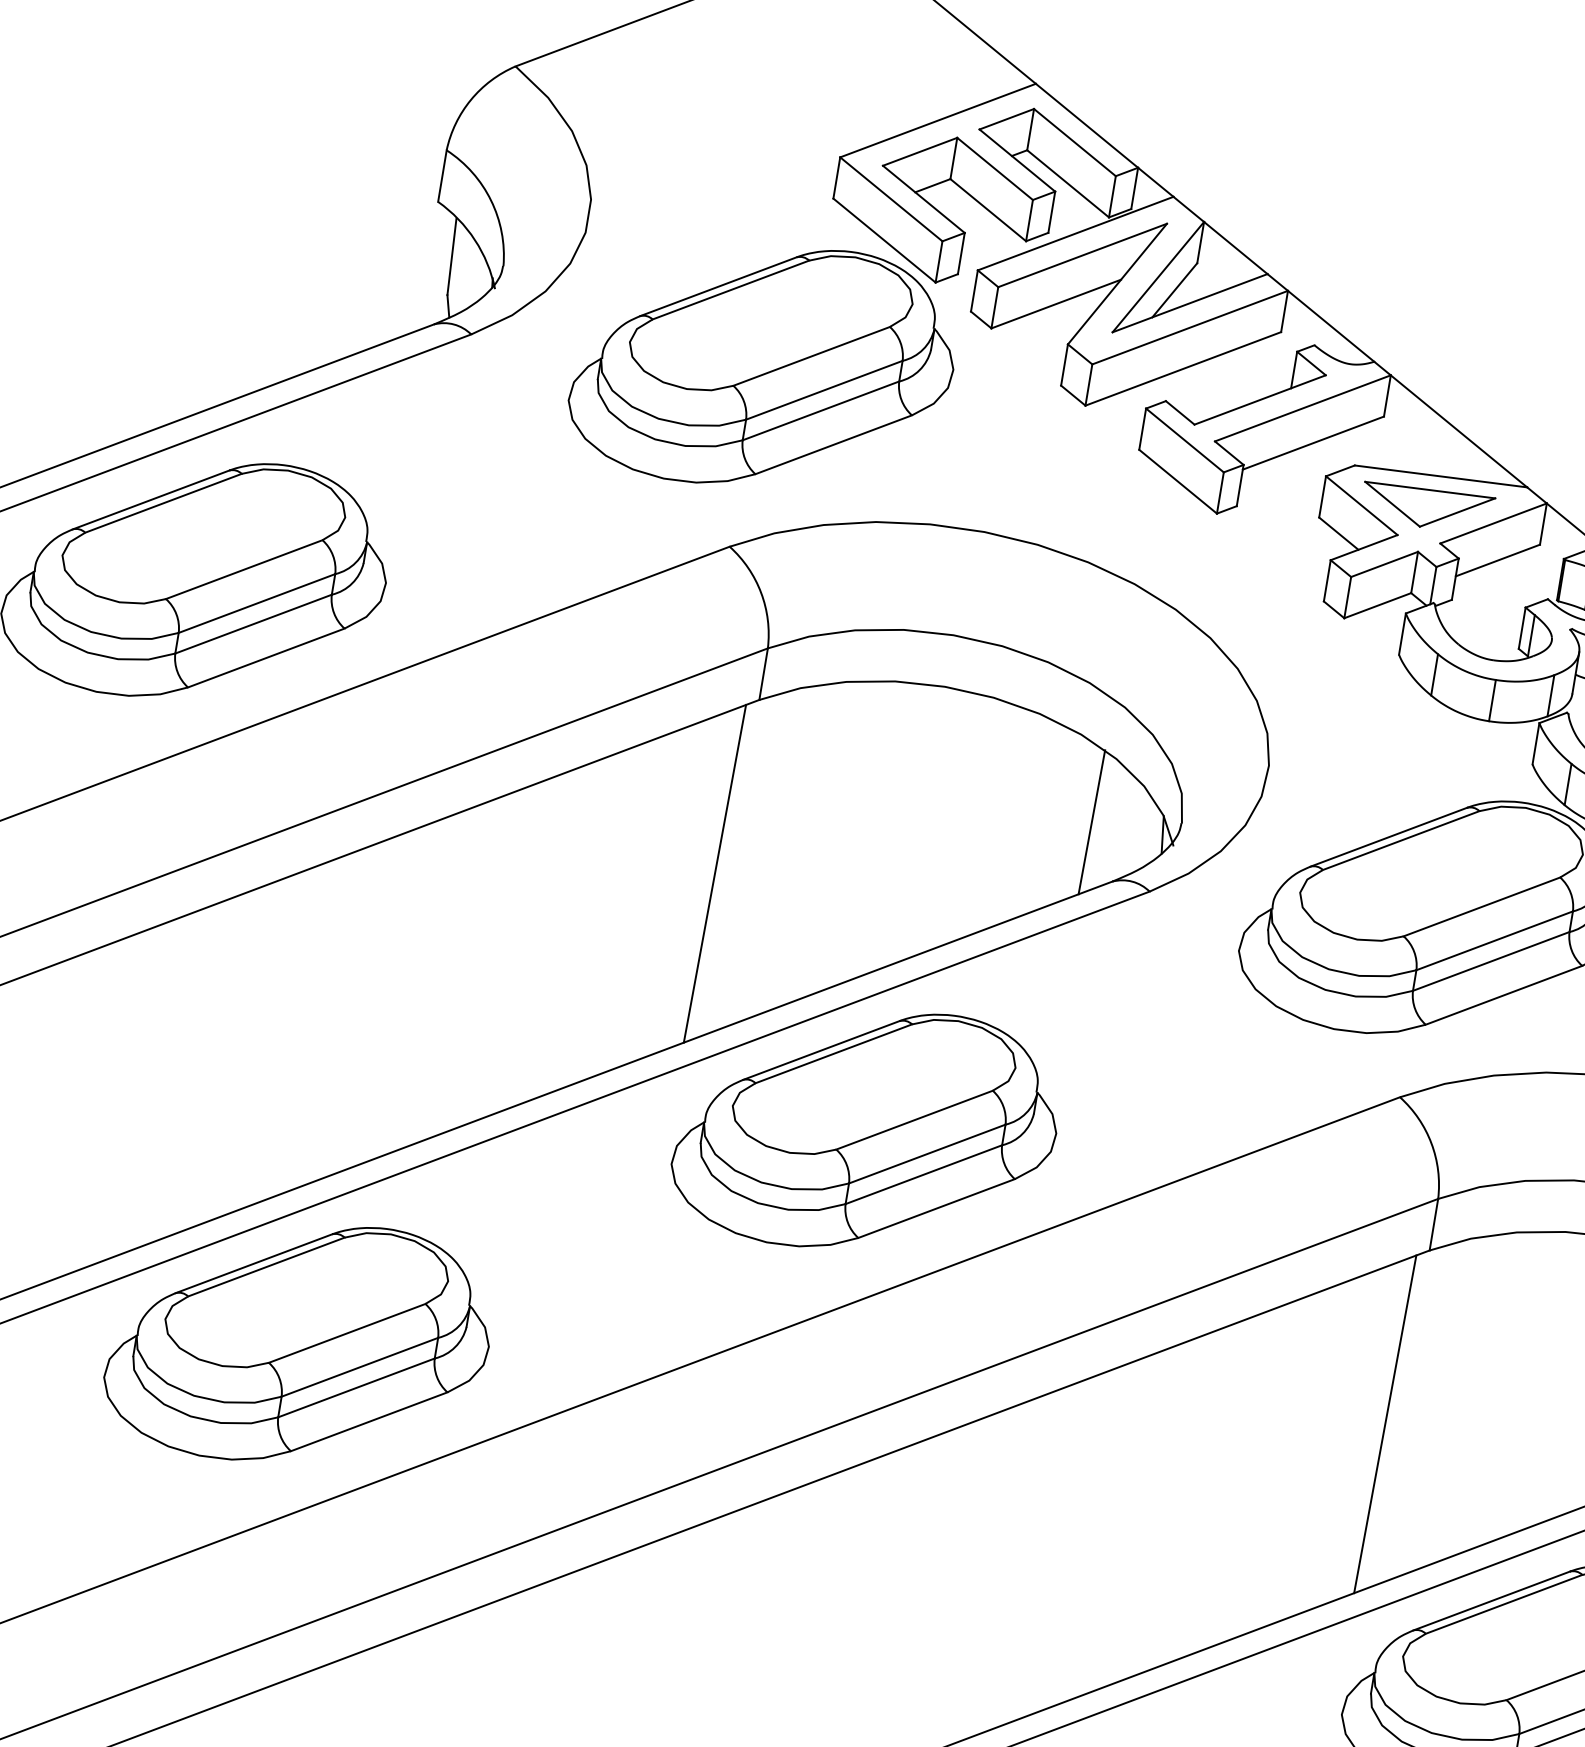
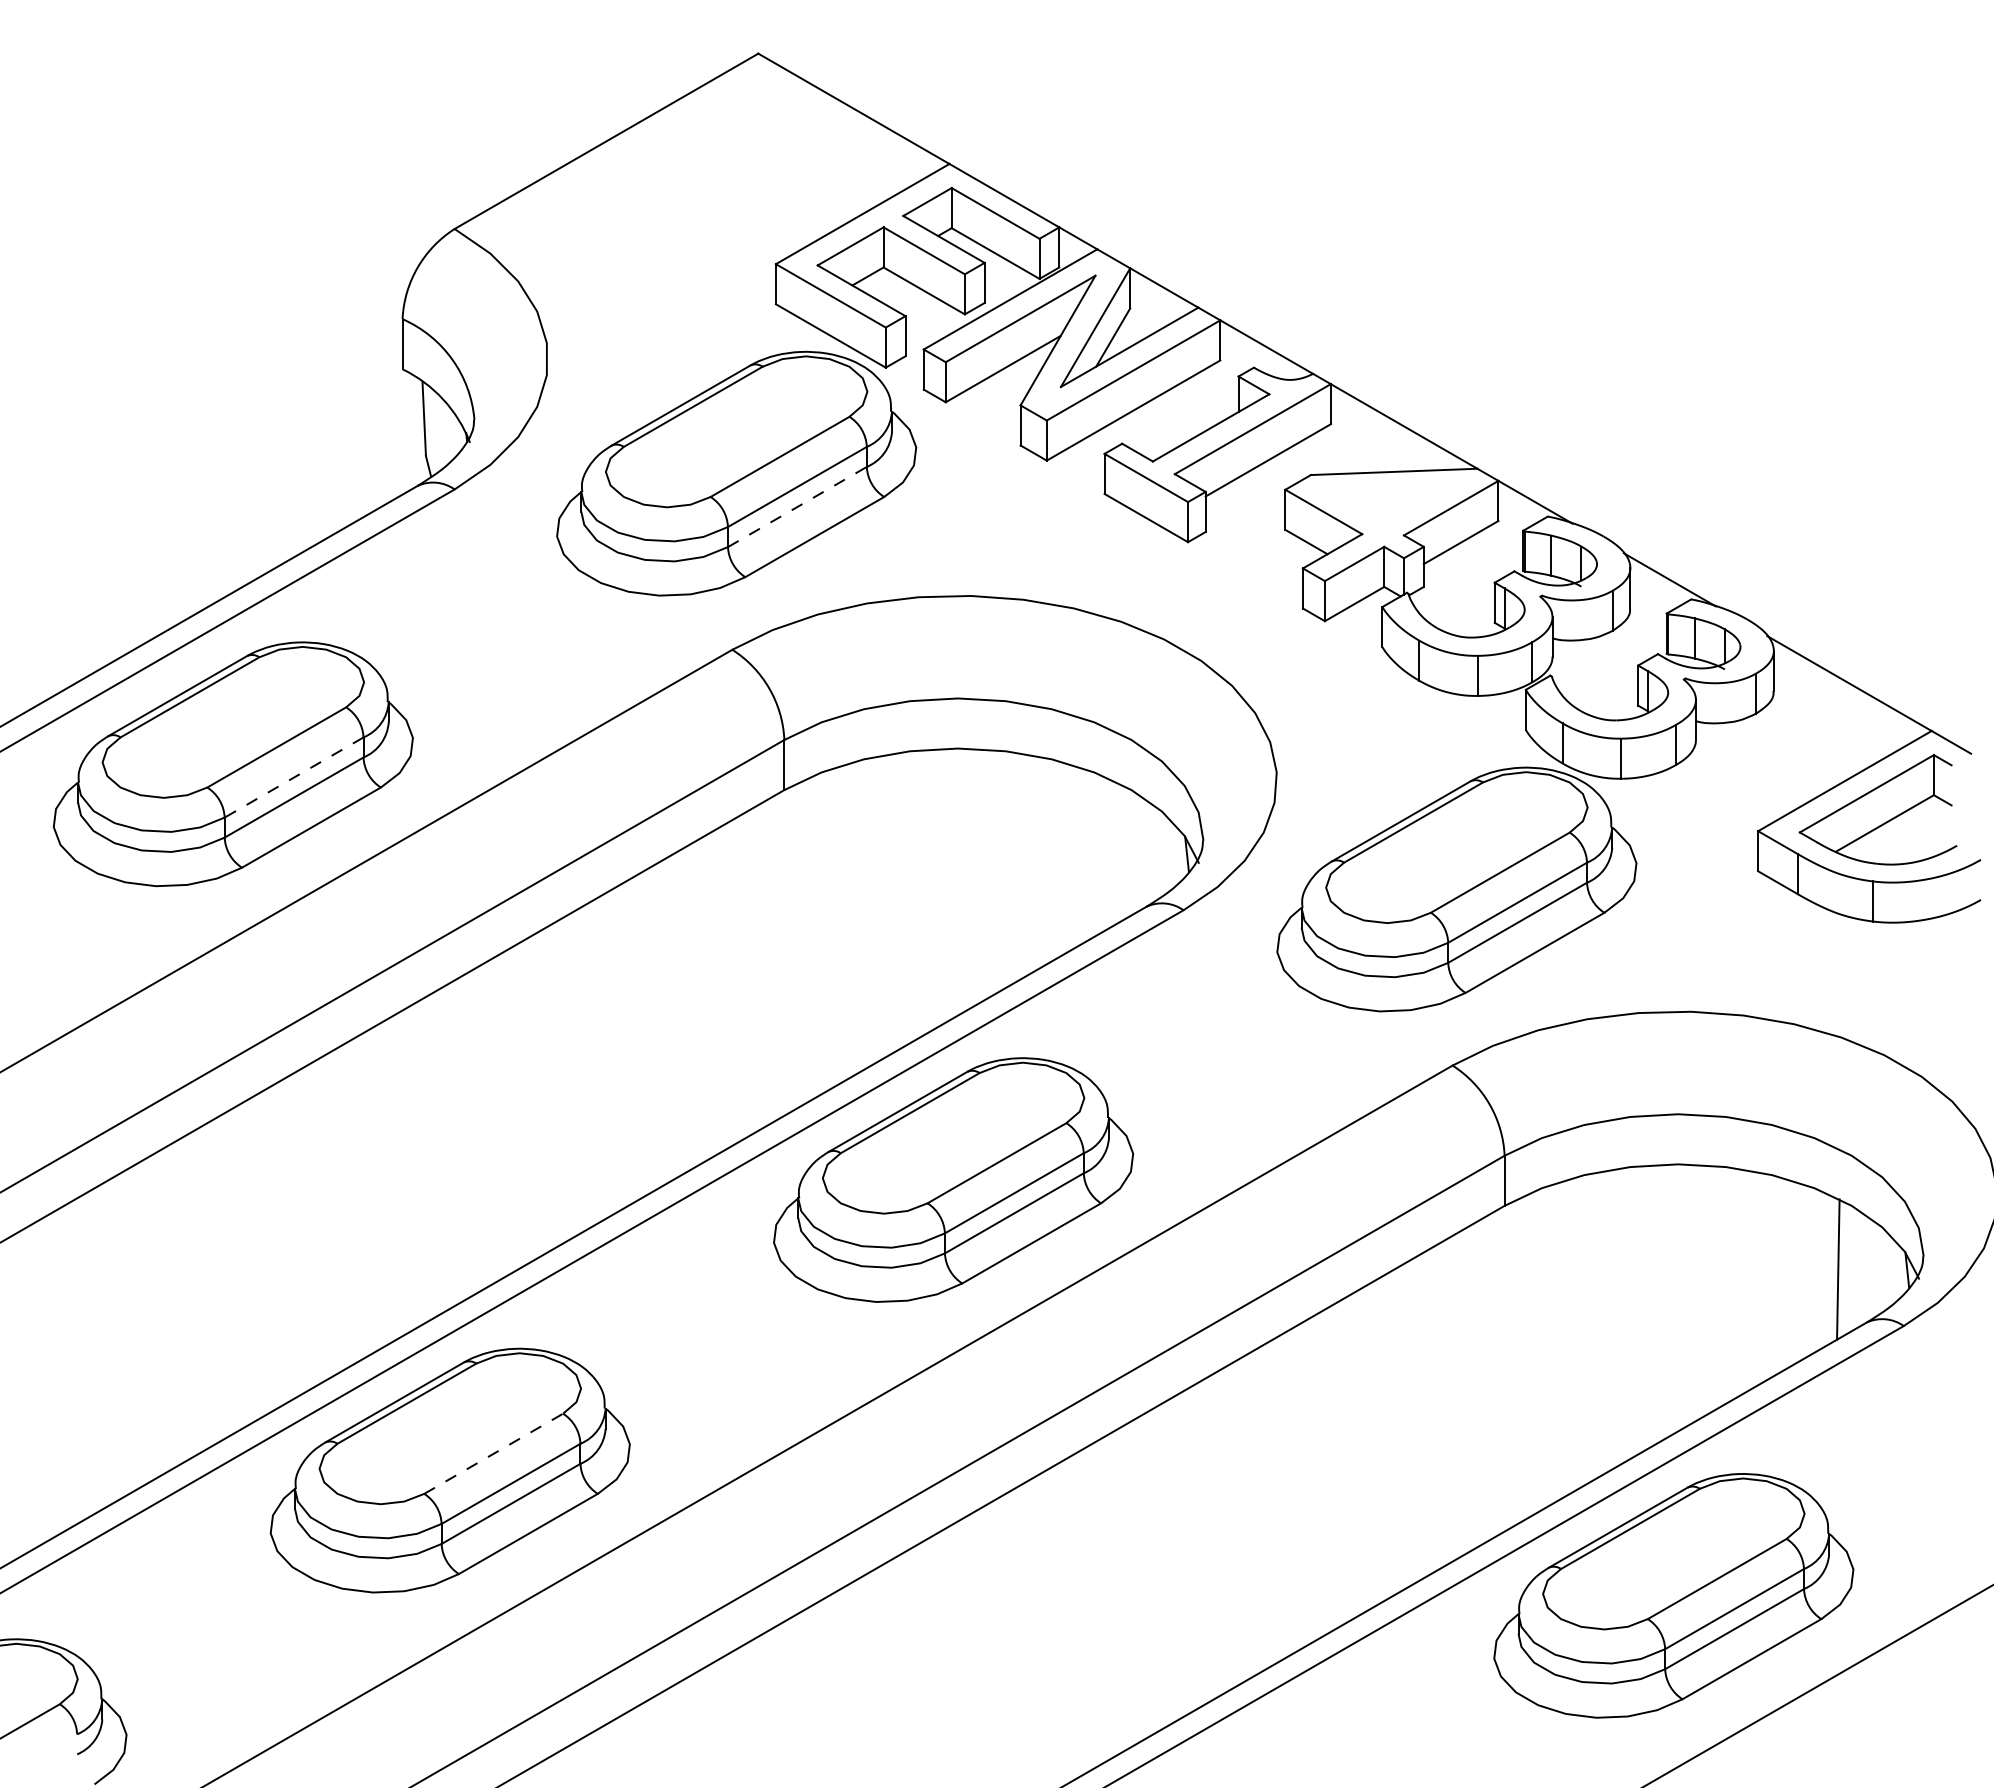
line: (821, 410) -> (797, 506), solid -> dashed
part: (1426, 507) -> (1385, 503), removed
line: (256, 603) -> (293, 777), solid -> dashed
line: (1091, 821) -> (1117, 853), removed
line: (714, 873) -> (769, 961), removed
line: (348, 1333) -> (494, 1453), solid -> dashed
line: (1385, 1423) -> (1489, 1376), removed

